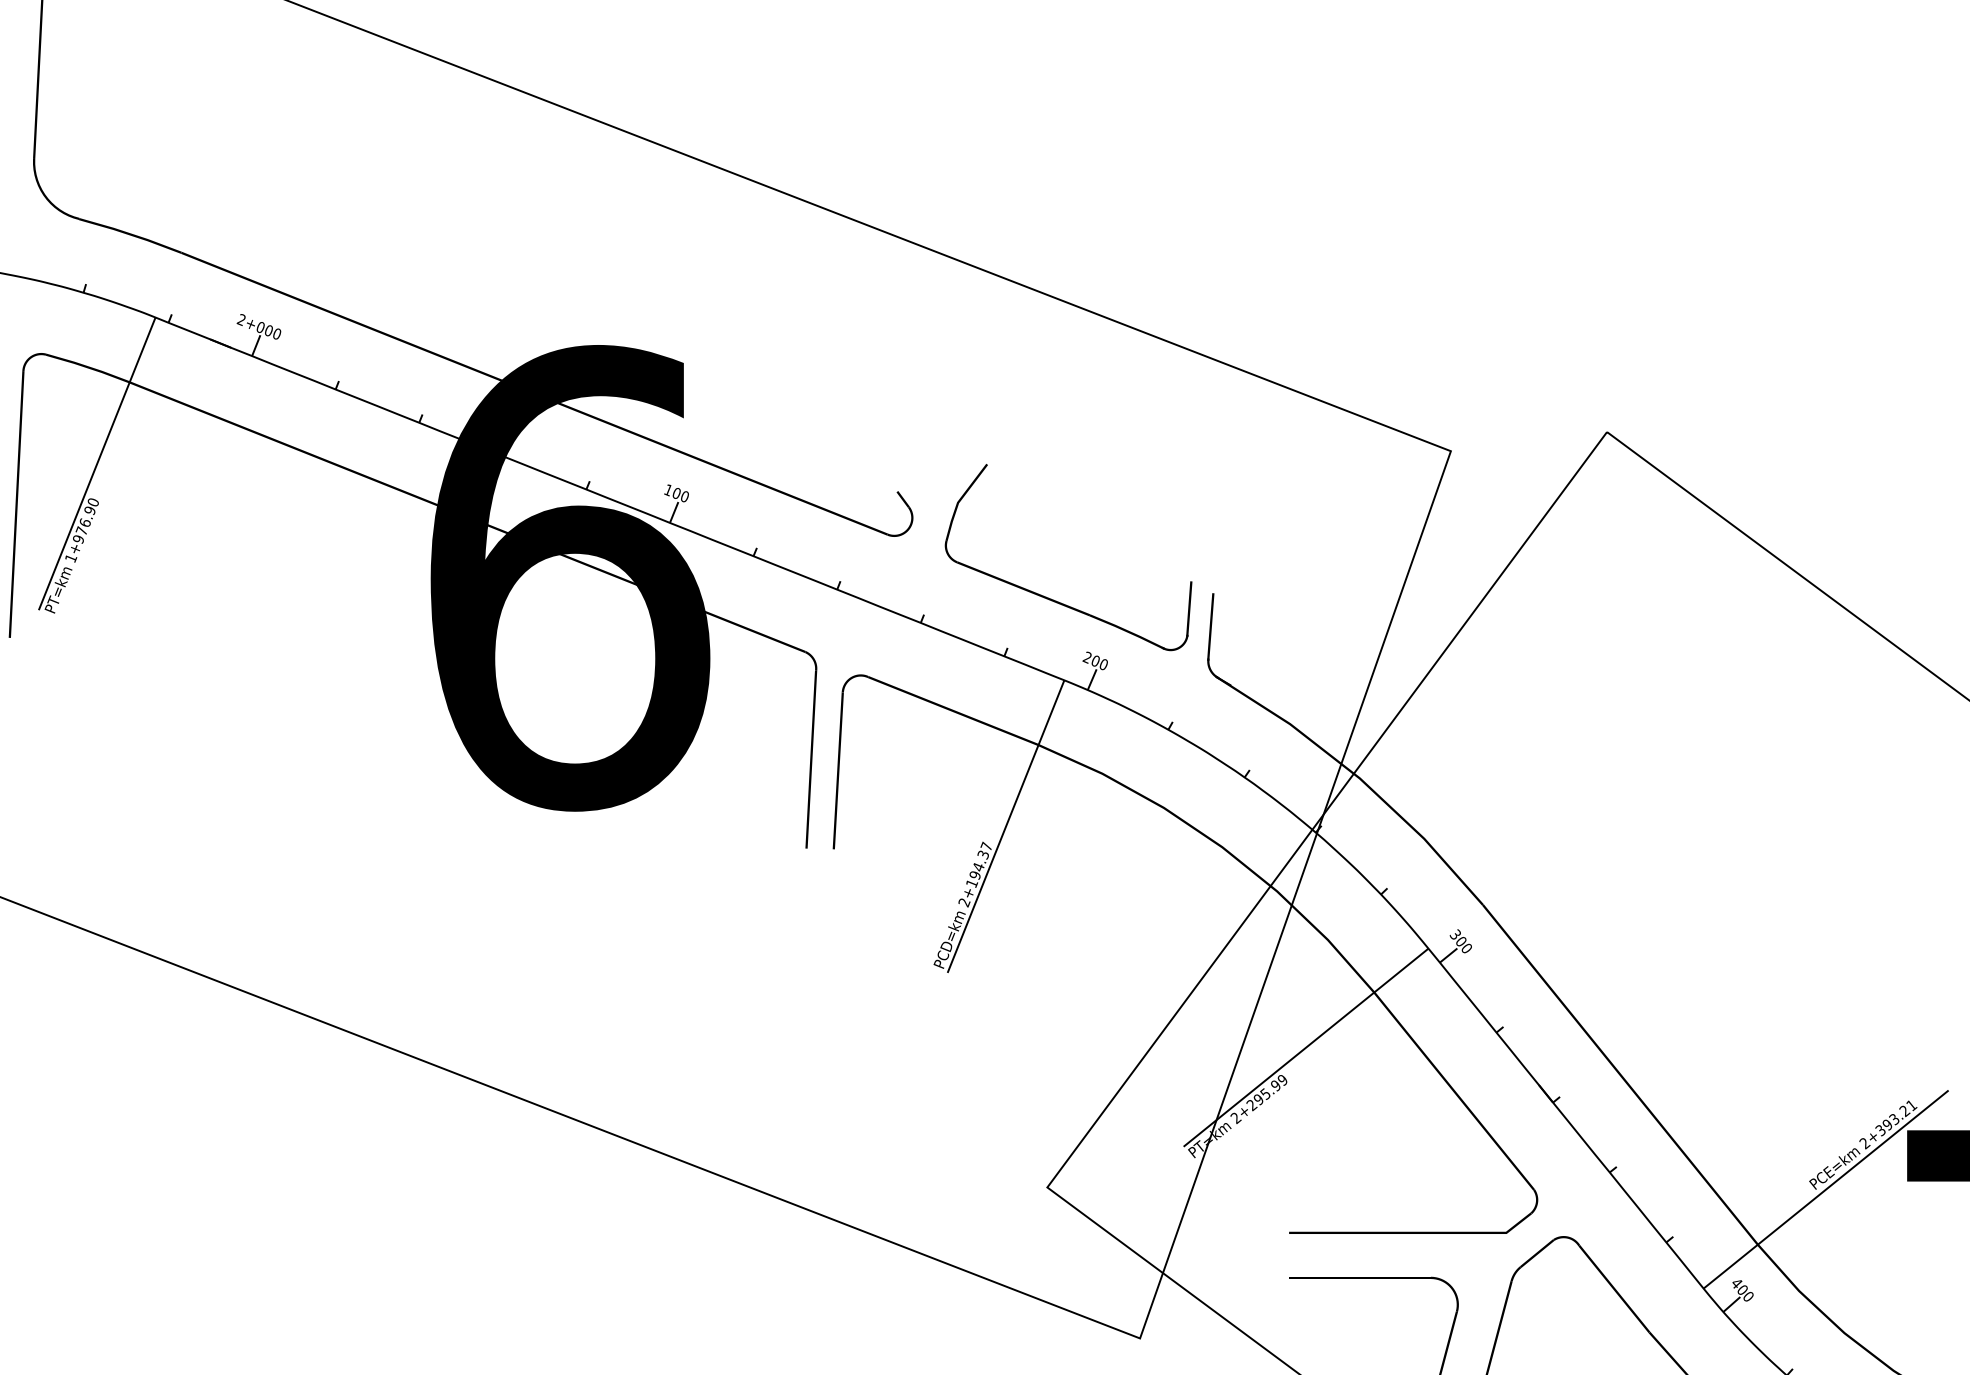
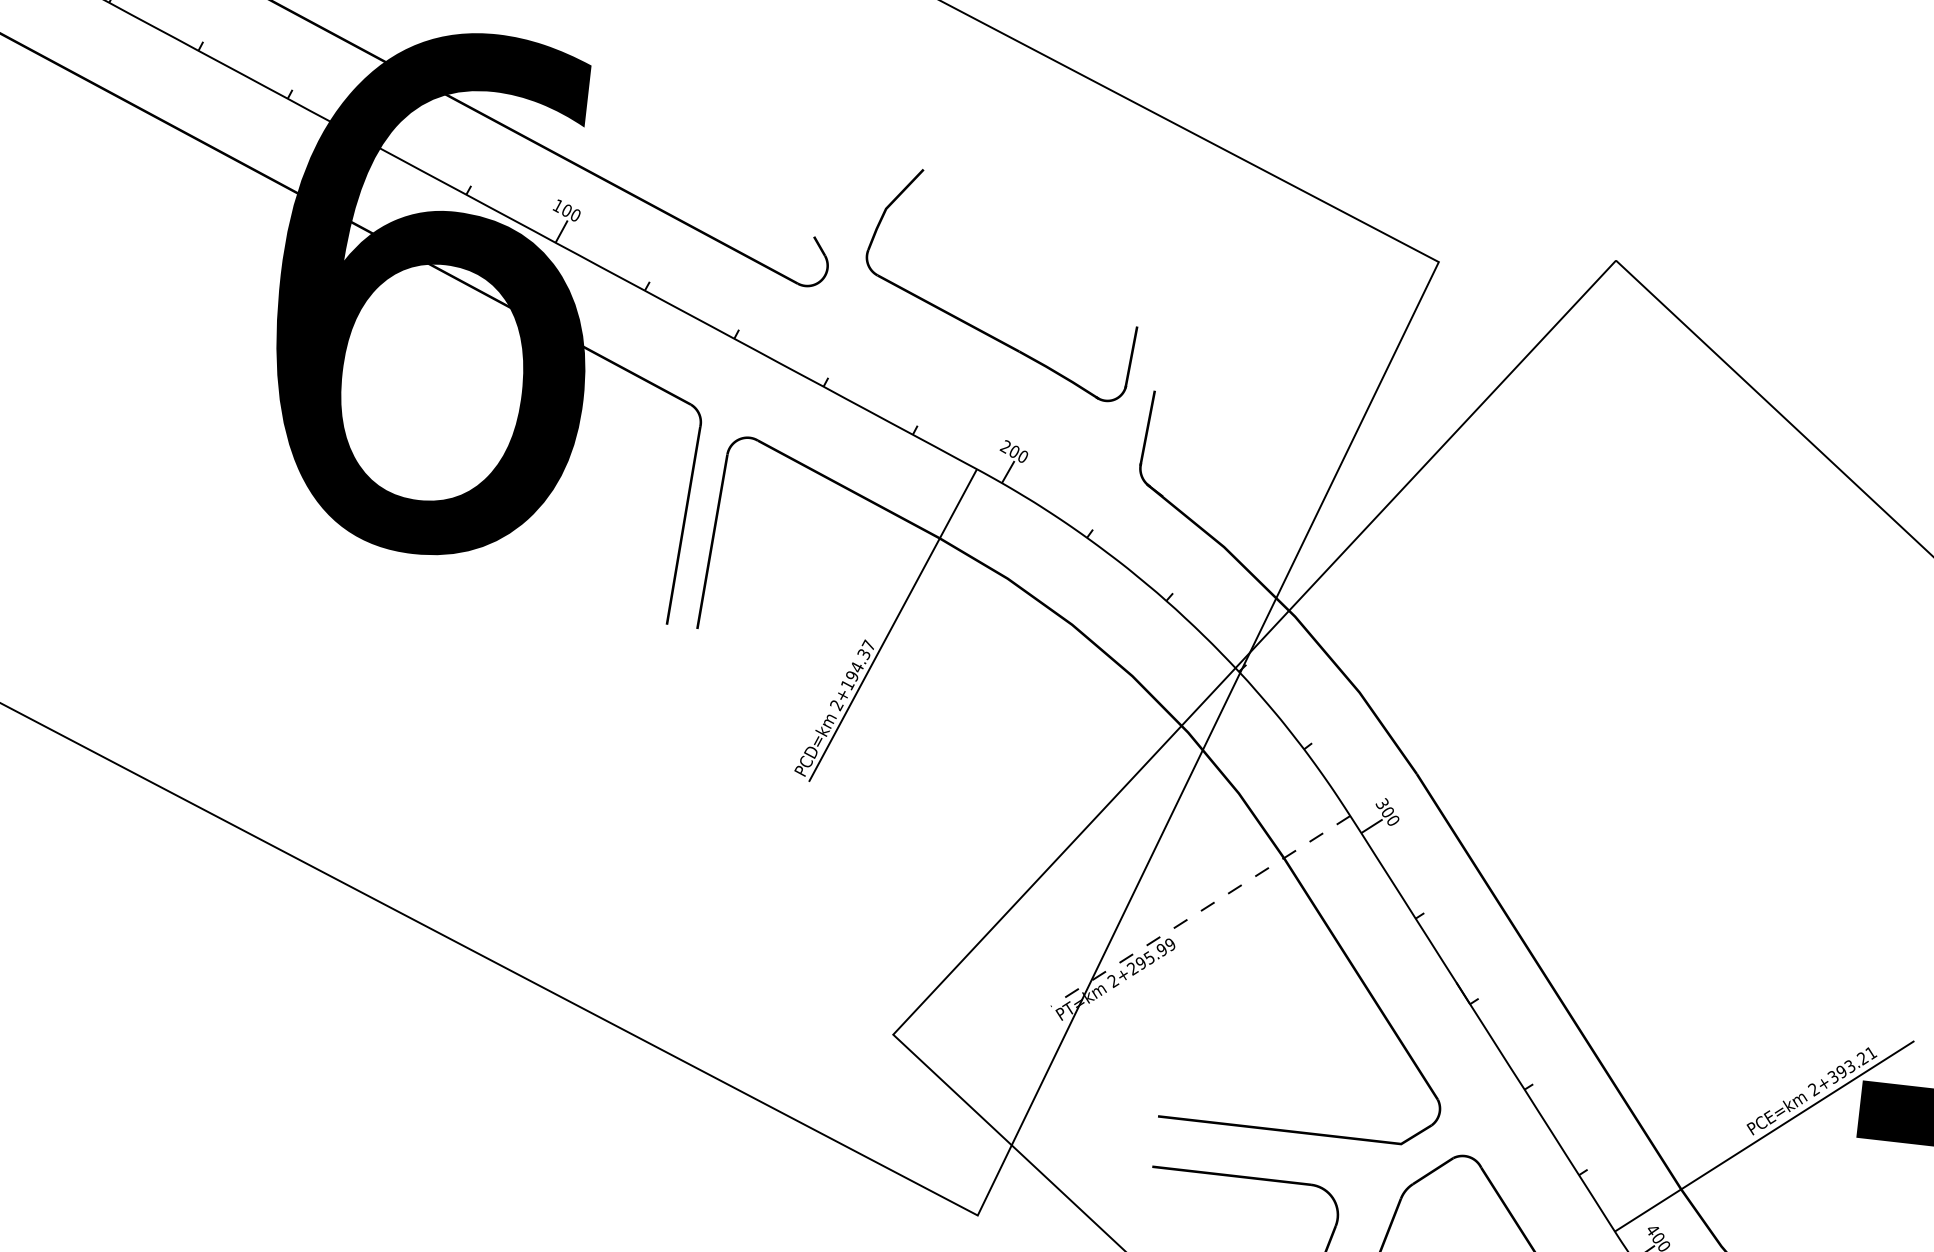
part: (1051, 598) -> (978, 327), moved
line: (1305, 1048) -> (1199, 912), solid -> dashed

